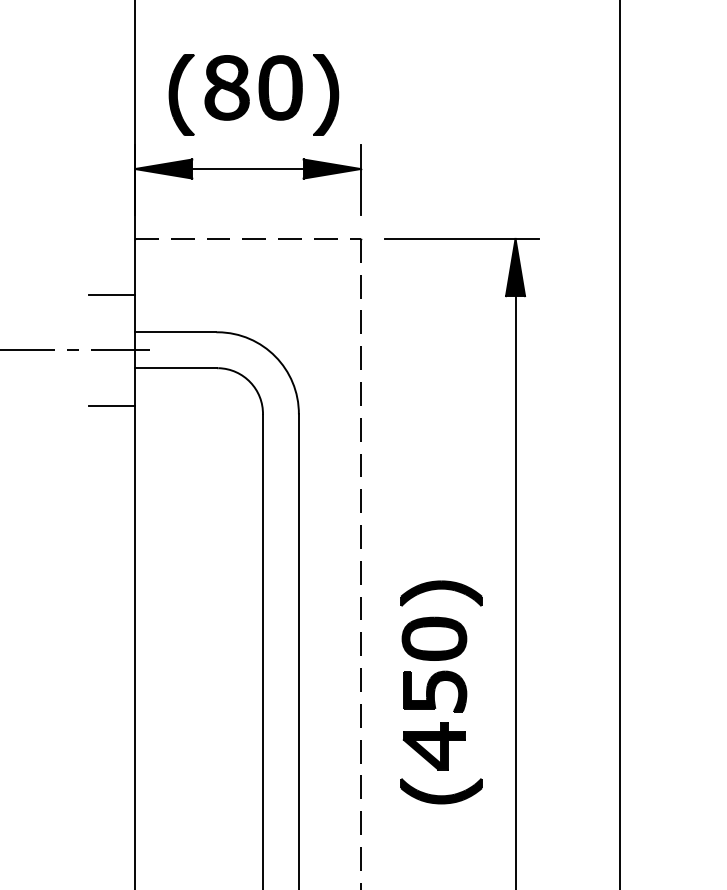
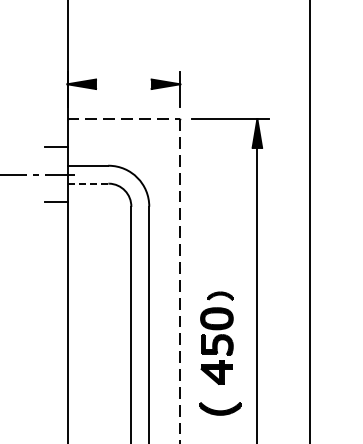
part: (253, 95) -> (126, 47), removed
line: (247, 169) -> (123, 84), removed
line: (177, 367) -> (88, 183), solid -> dashed
part: (441, 592) -> (220, 295), size x0.6
part: (441, 790) -> (220, 408), moved

